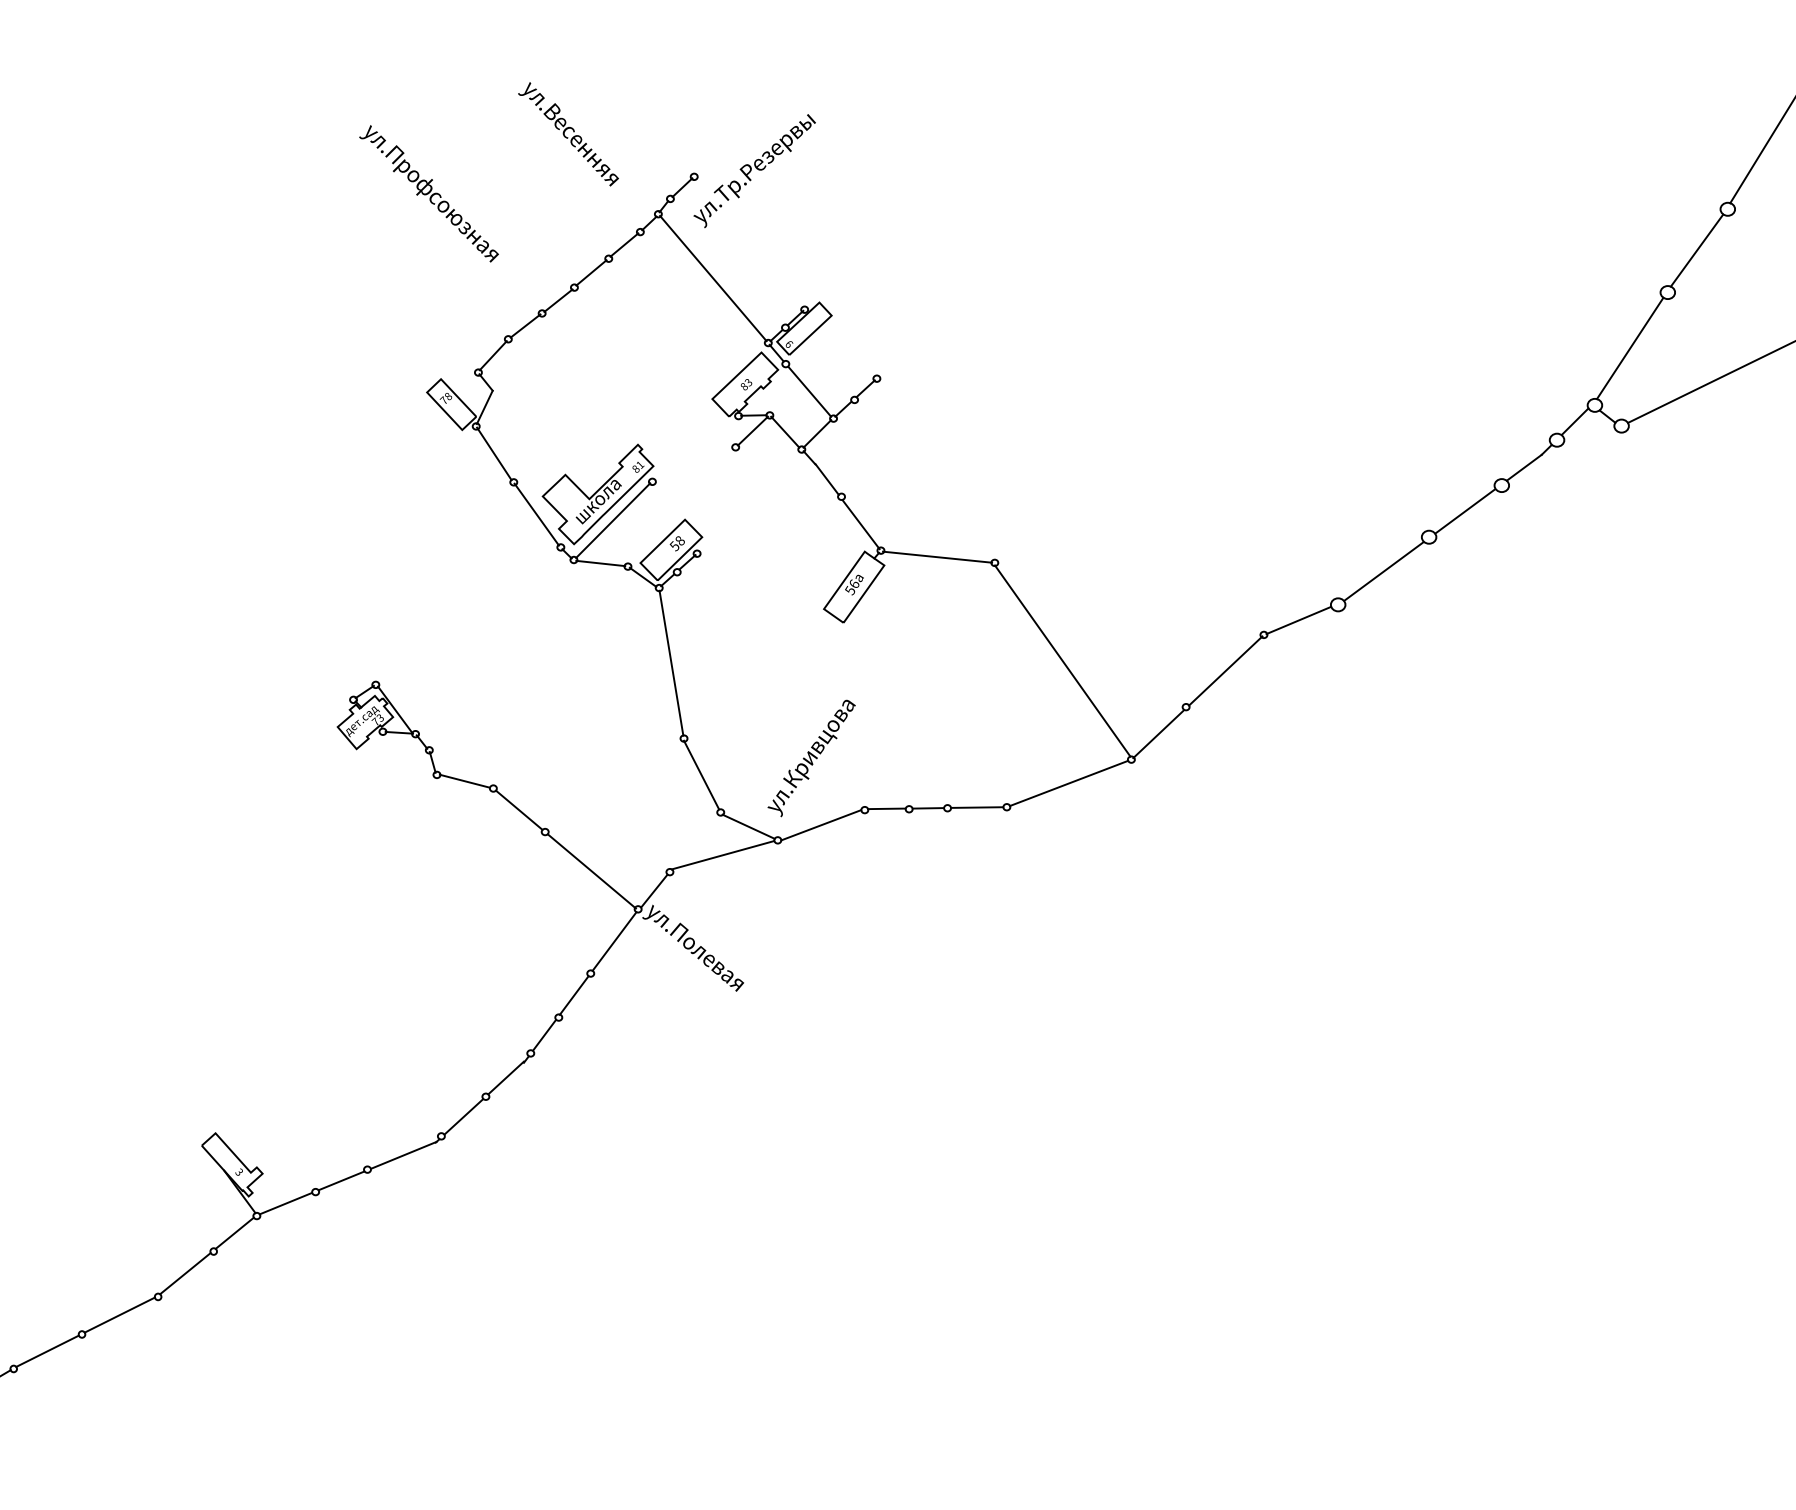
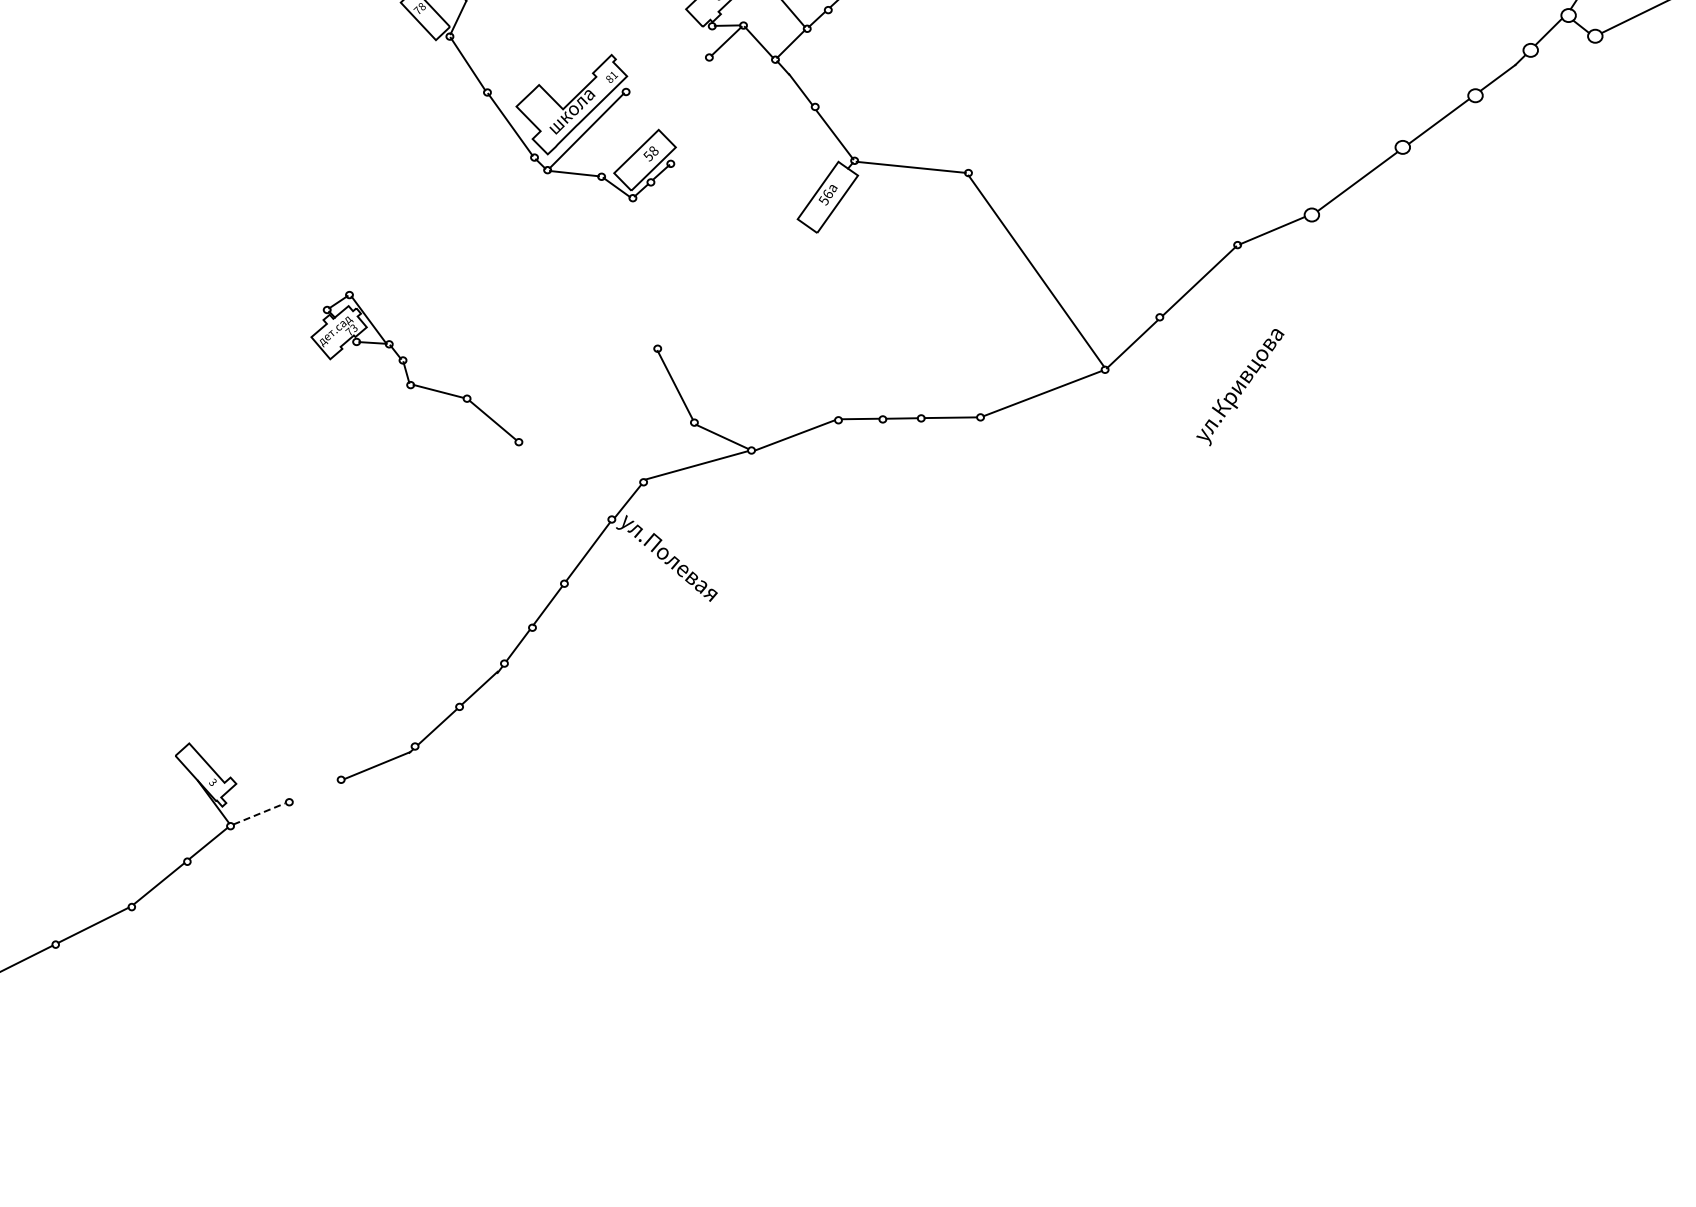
line: (671, 662) -> (645, 272), removed
text: (811, 758) -> (1240, 387), moved
line: (591, 871) -> (565, 481), removed
line: (341, 1180) -> (315, 790), removed
line: (285, 1203) -> (259, 813), solid -> dashed

